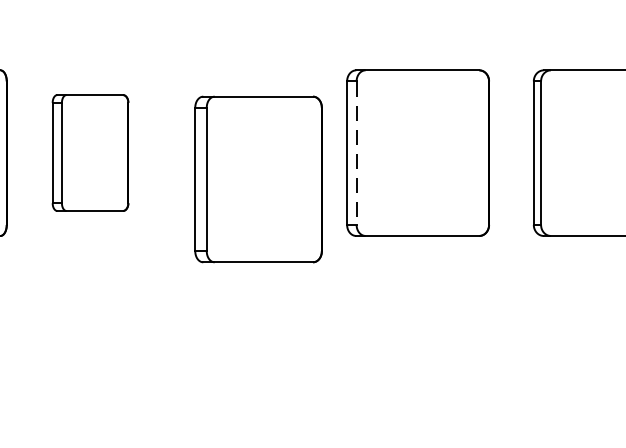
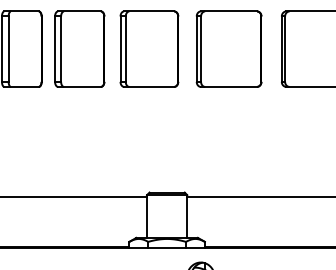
part: (89, 151) -> (79, 48), size x1.43
line: (357, 153) -> (201, 49), dashed -> solid
part: (258, 177) -> (149, 48), moved

